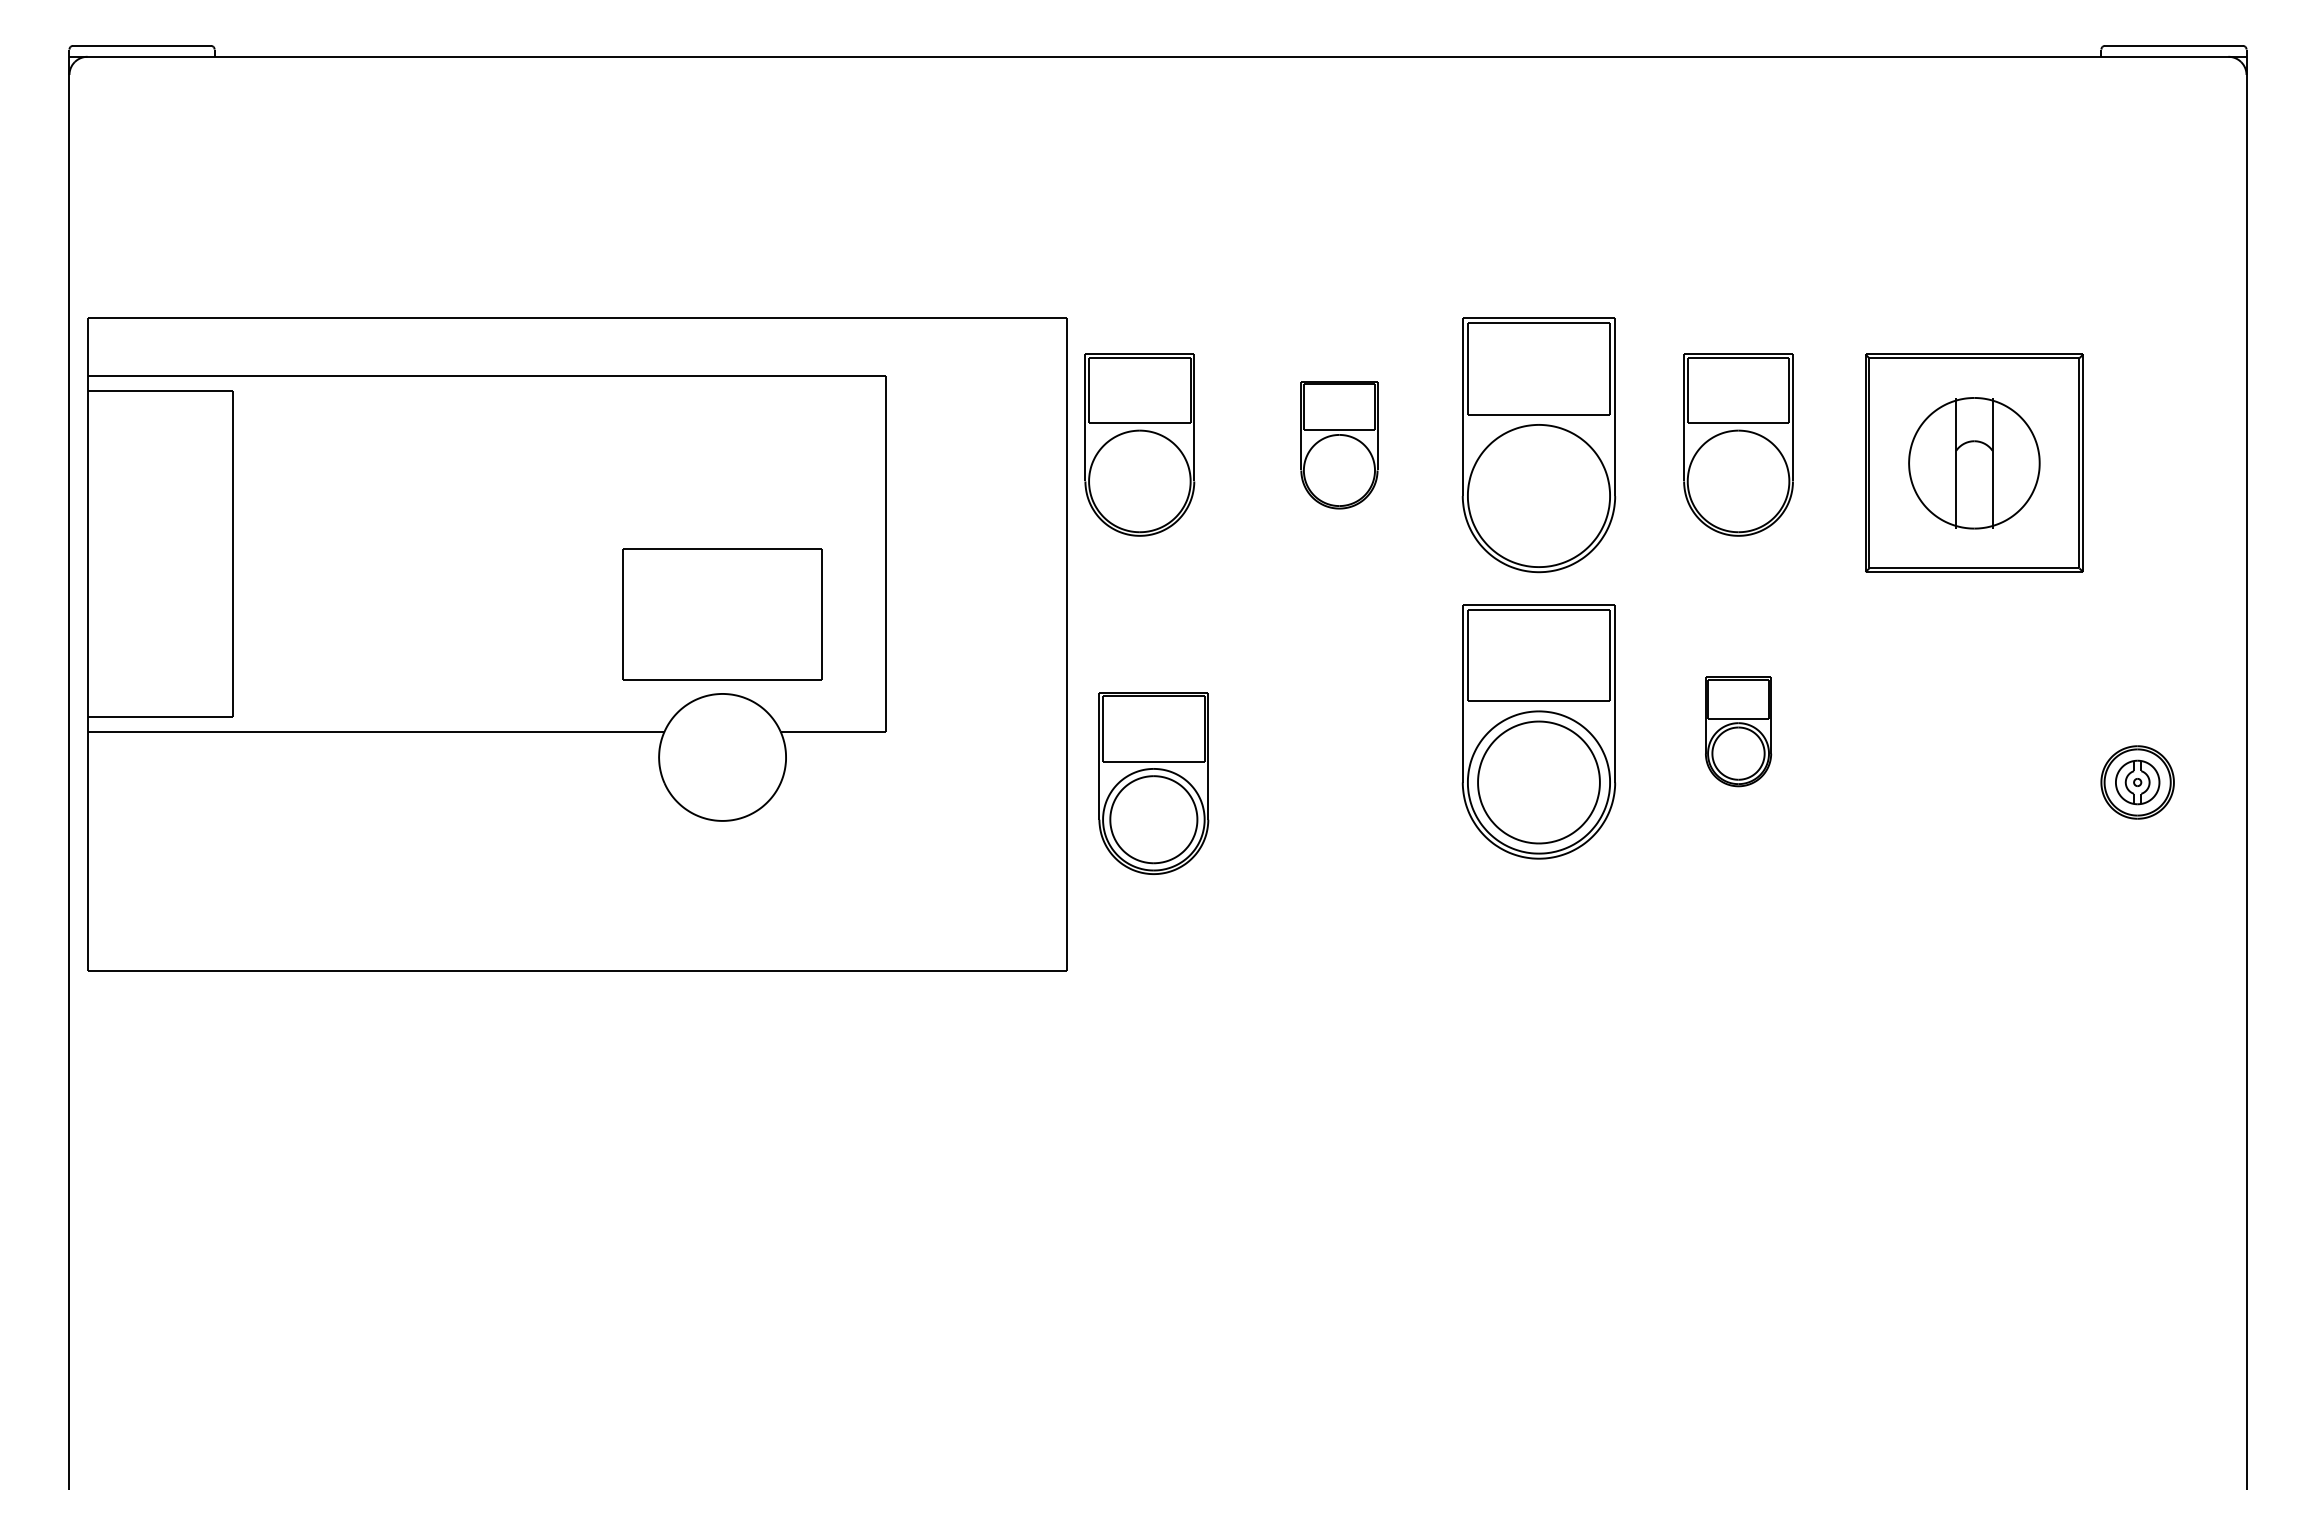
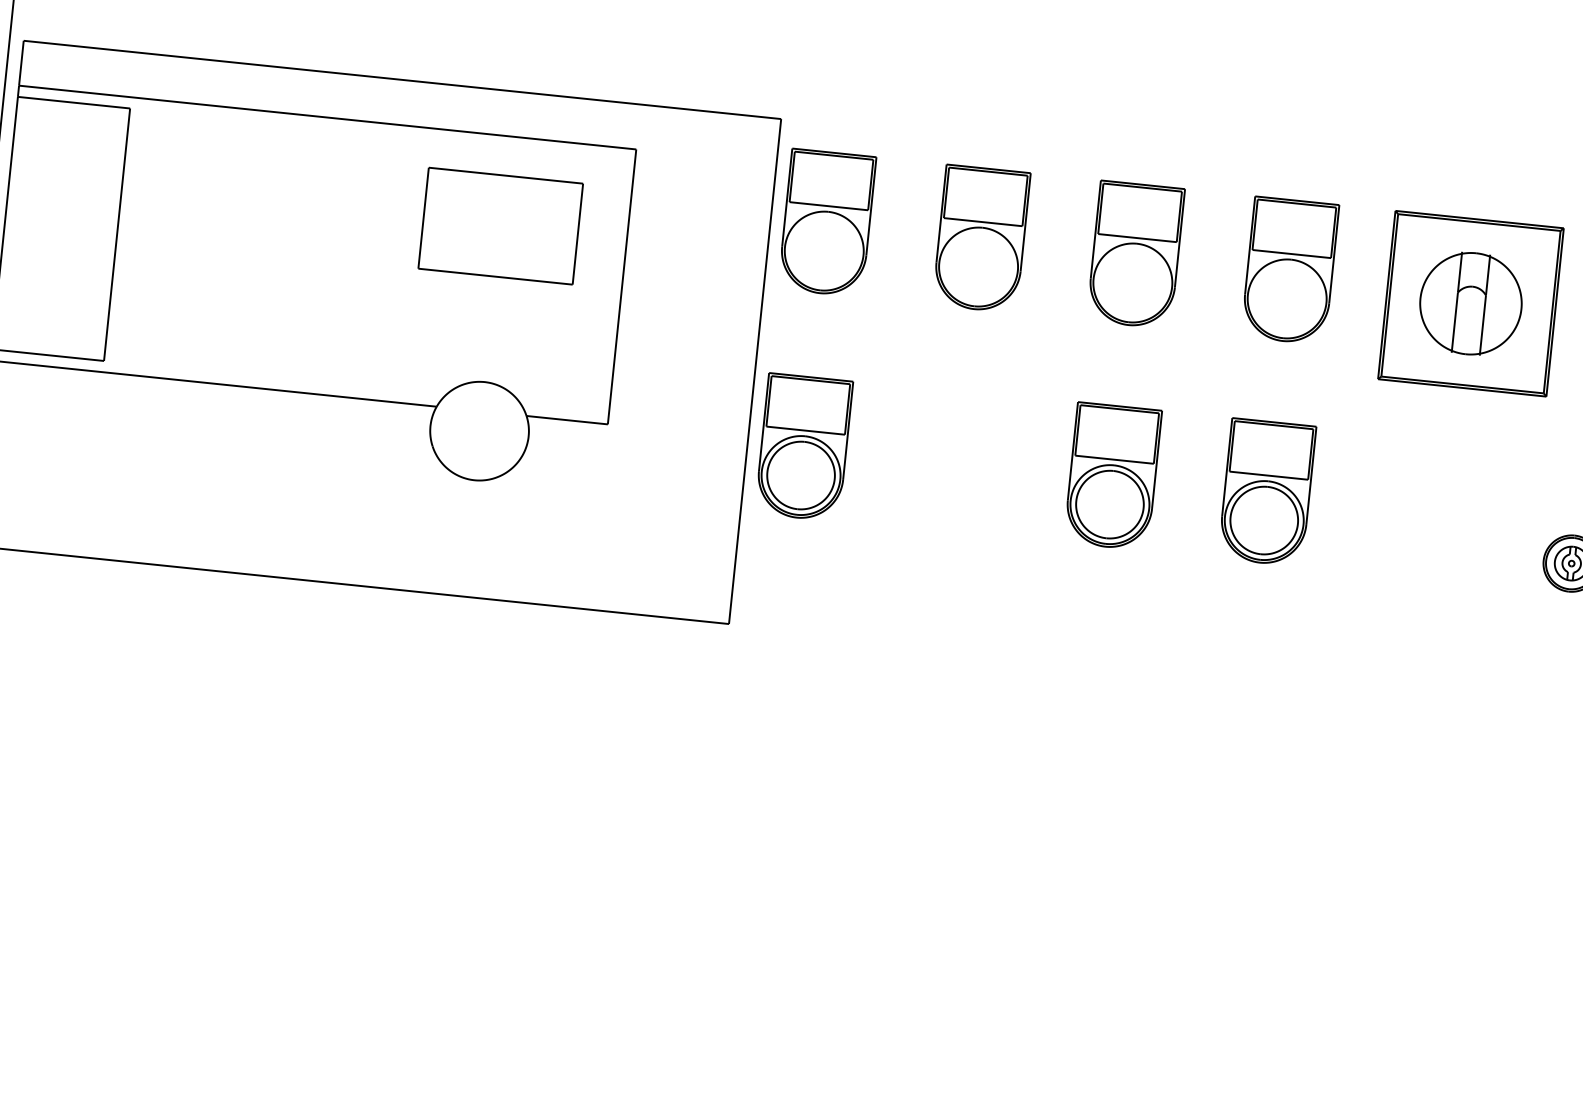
part: (1339, 444) -> (981, 238), size x1.43
part: (1538, 444) -> (1135, 254), size x0.71
part: (722, 614) -> (500, 226), moved
part: (1538, 731) -> (1112, 476), size x0.71
part: (1738, 731) -> (1267, 492), size x1.67
part: (1153, 783) -> (803, 447), moved

